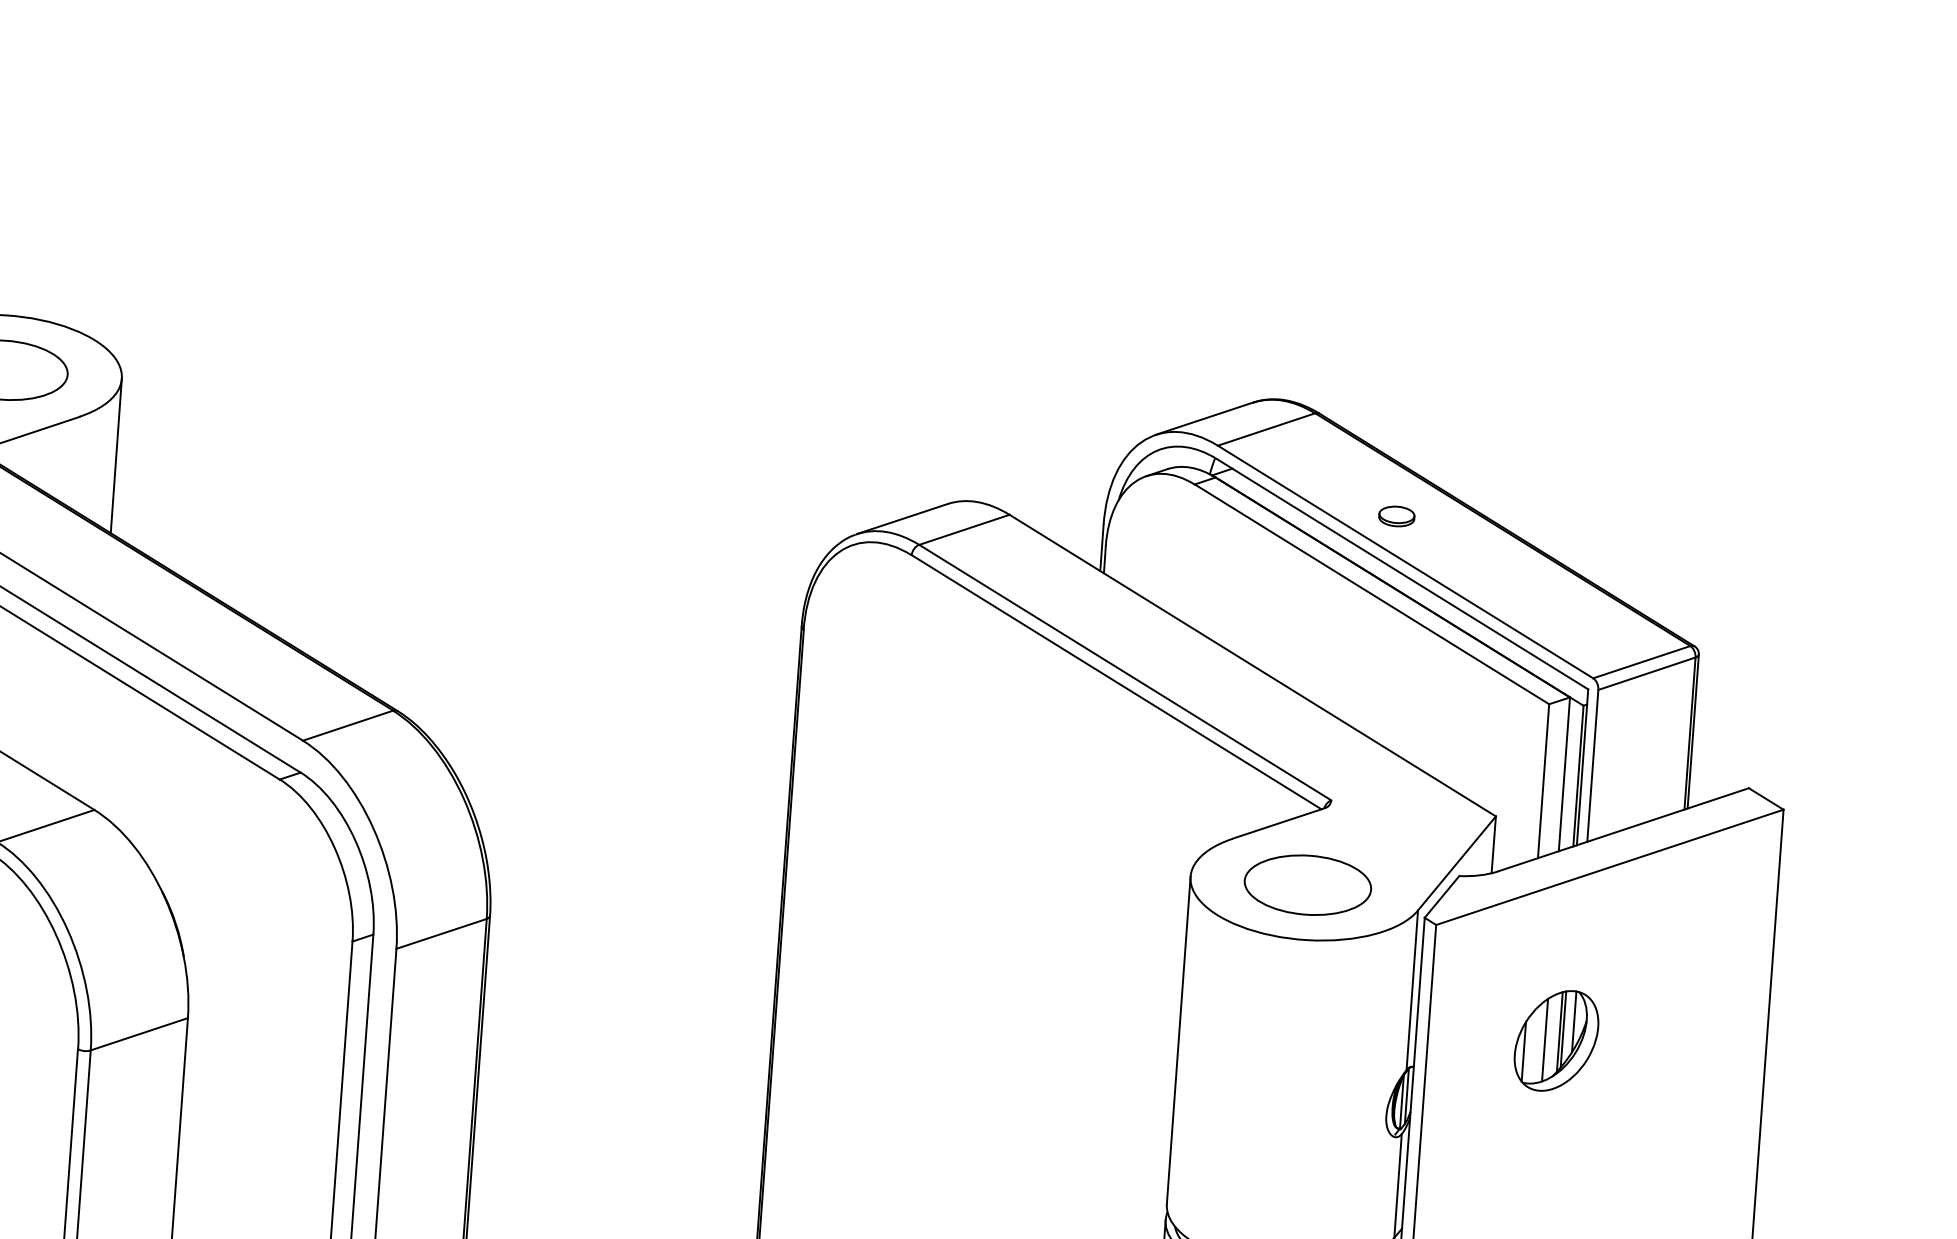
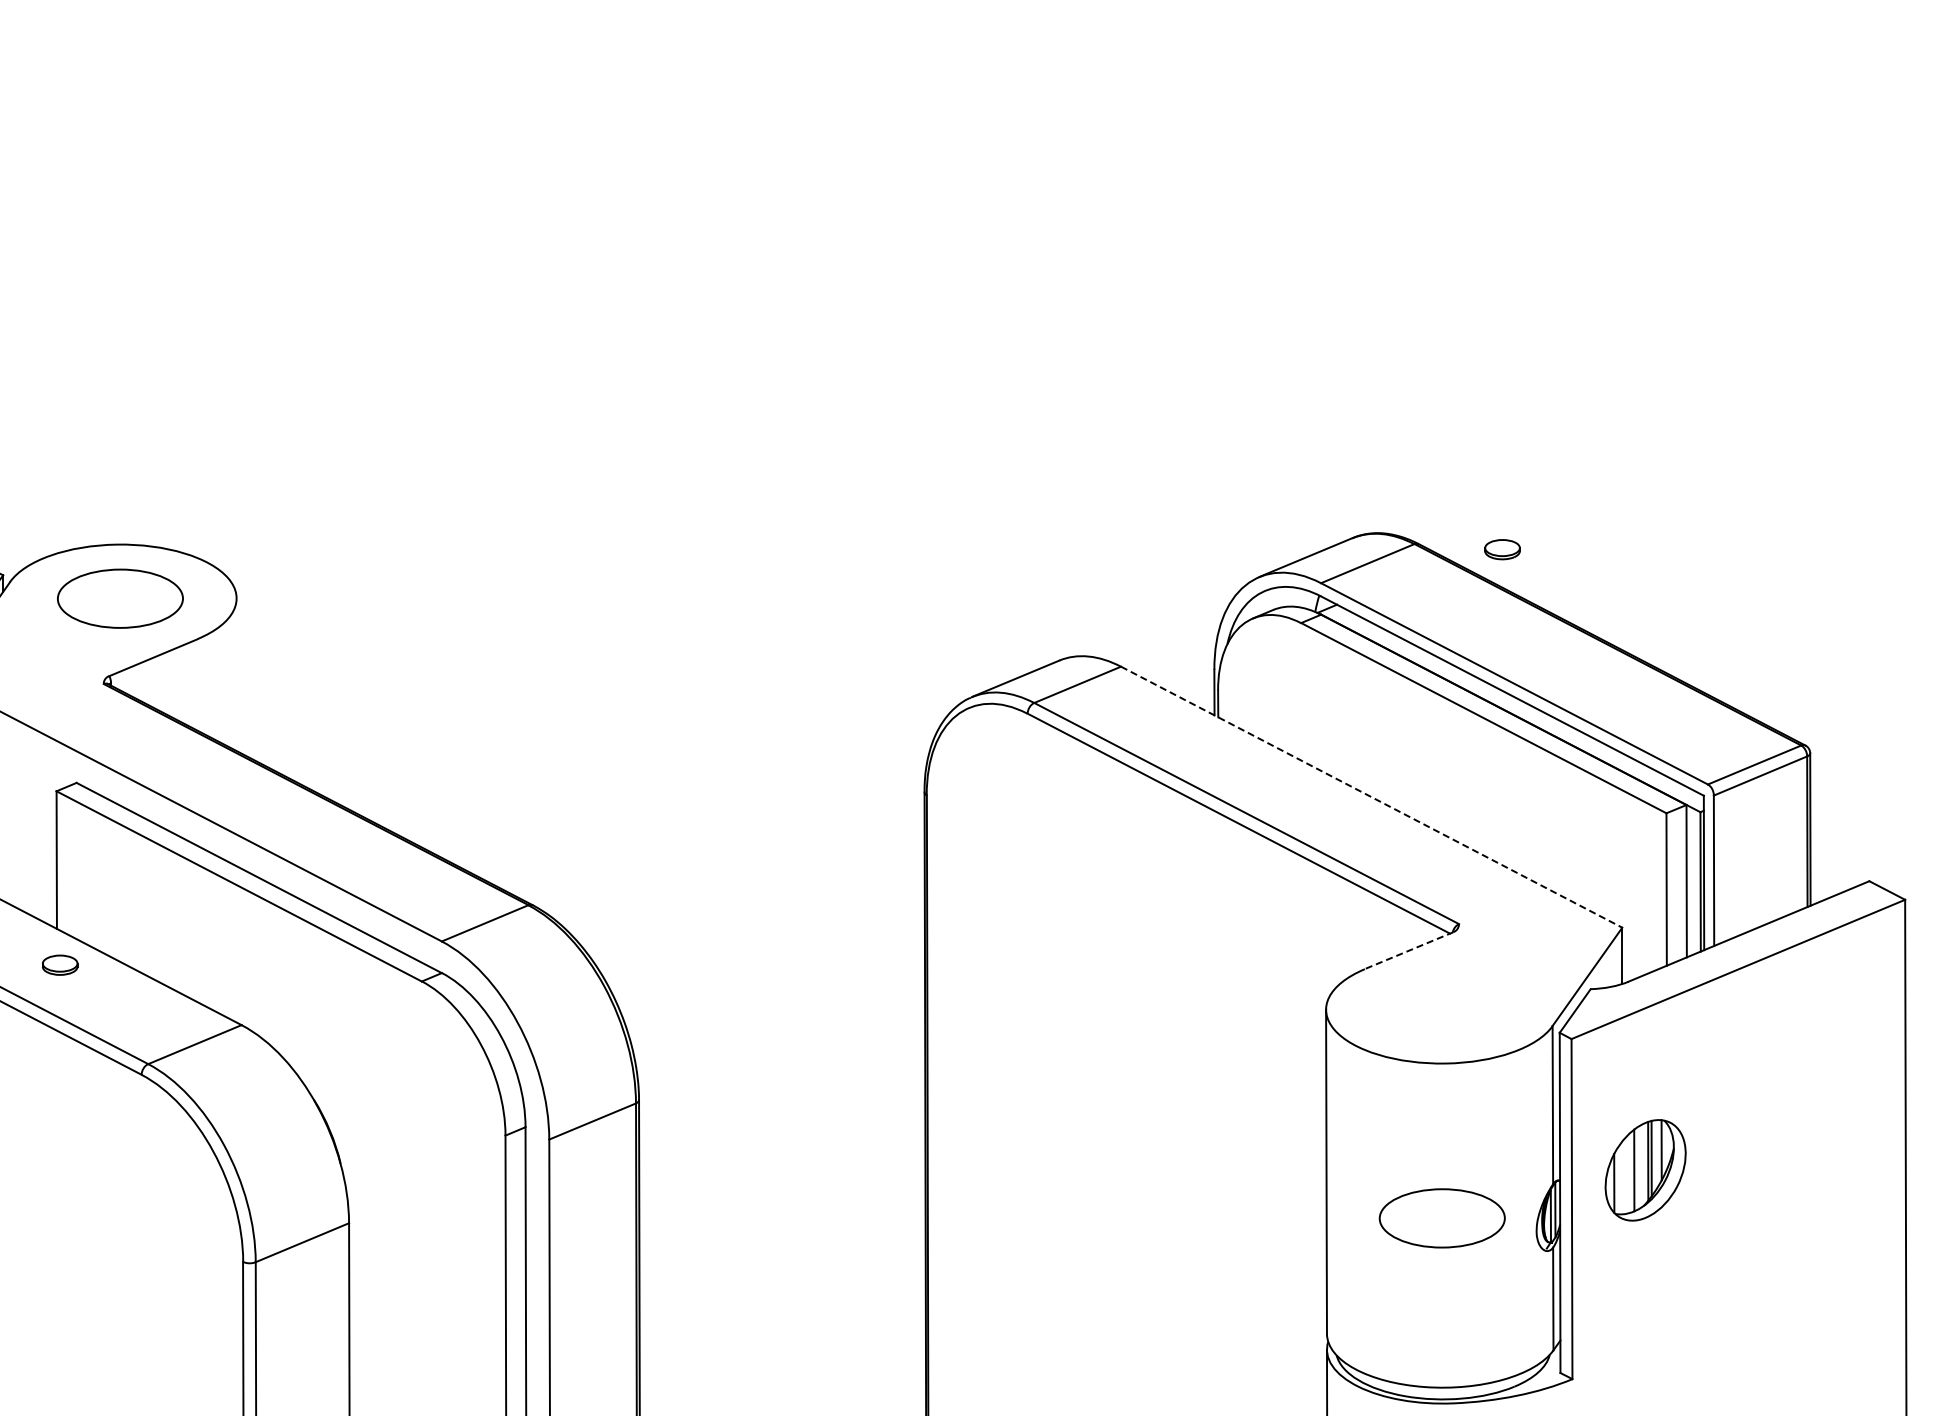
line: (115, 455) -> (236, 674), removed
part: (1396, 516) -> (1502, 549), moved
line: (1252, 665) -> (1371, 797), solid -> dashed
line: (1279, 823) -> (1409, 950), solid -> dashed
part: (1307, 885) -> (1441, 1218), moved
part: (1556, 1041) -> (1645, 1170), moved

